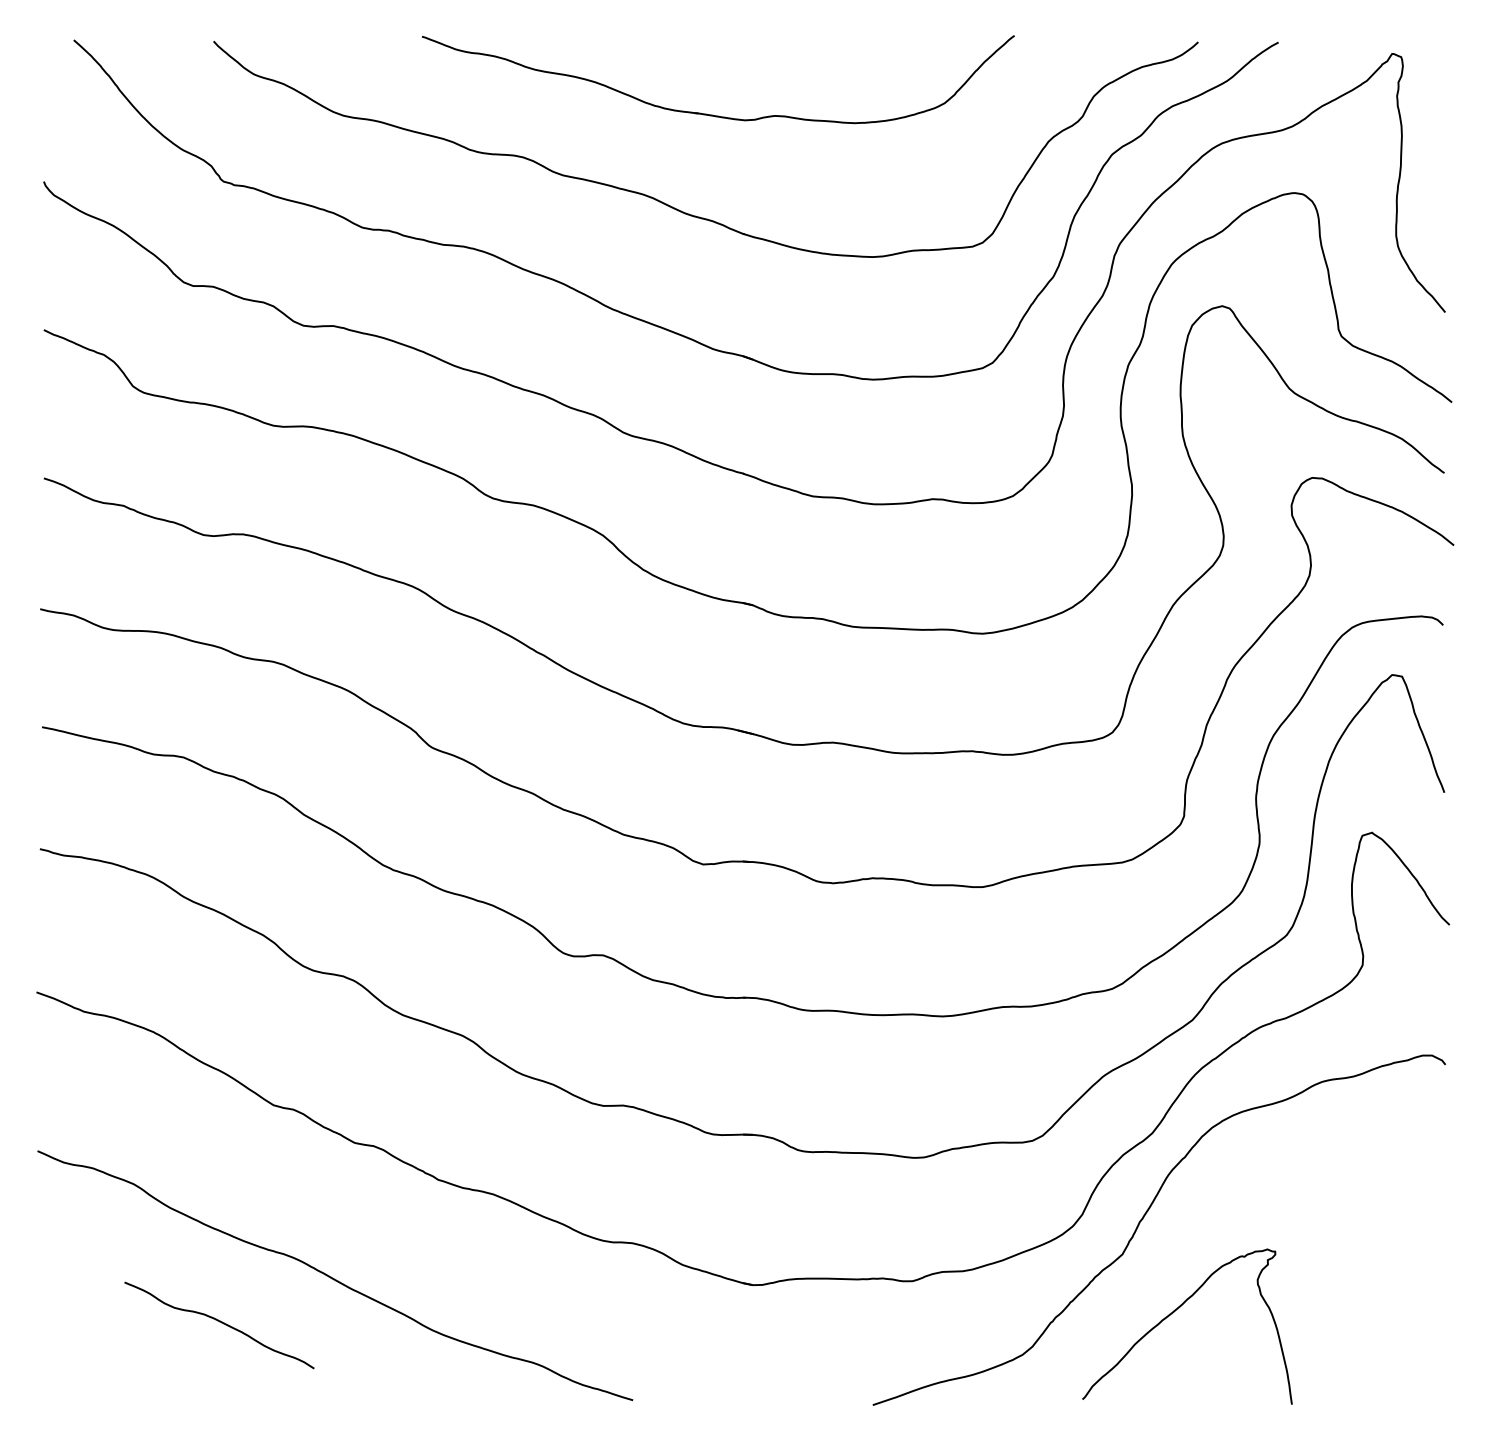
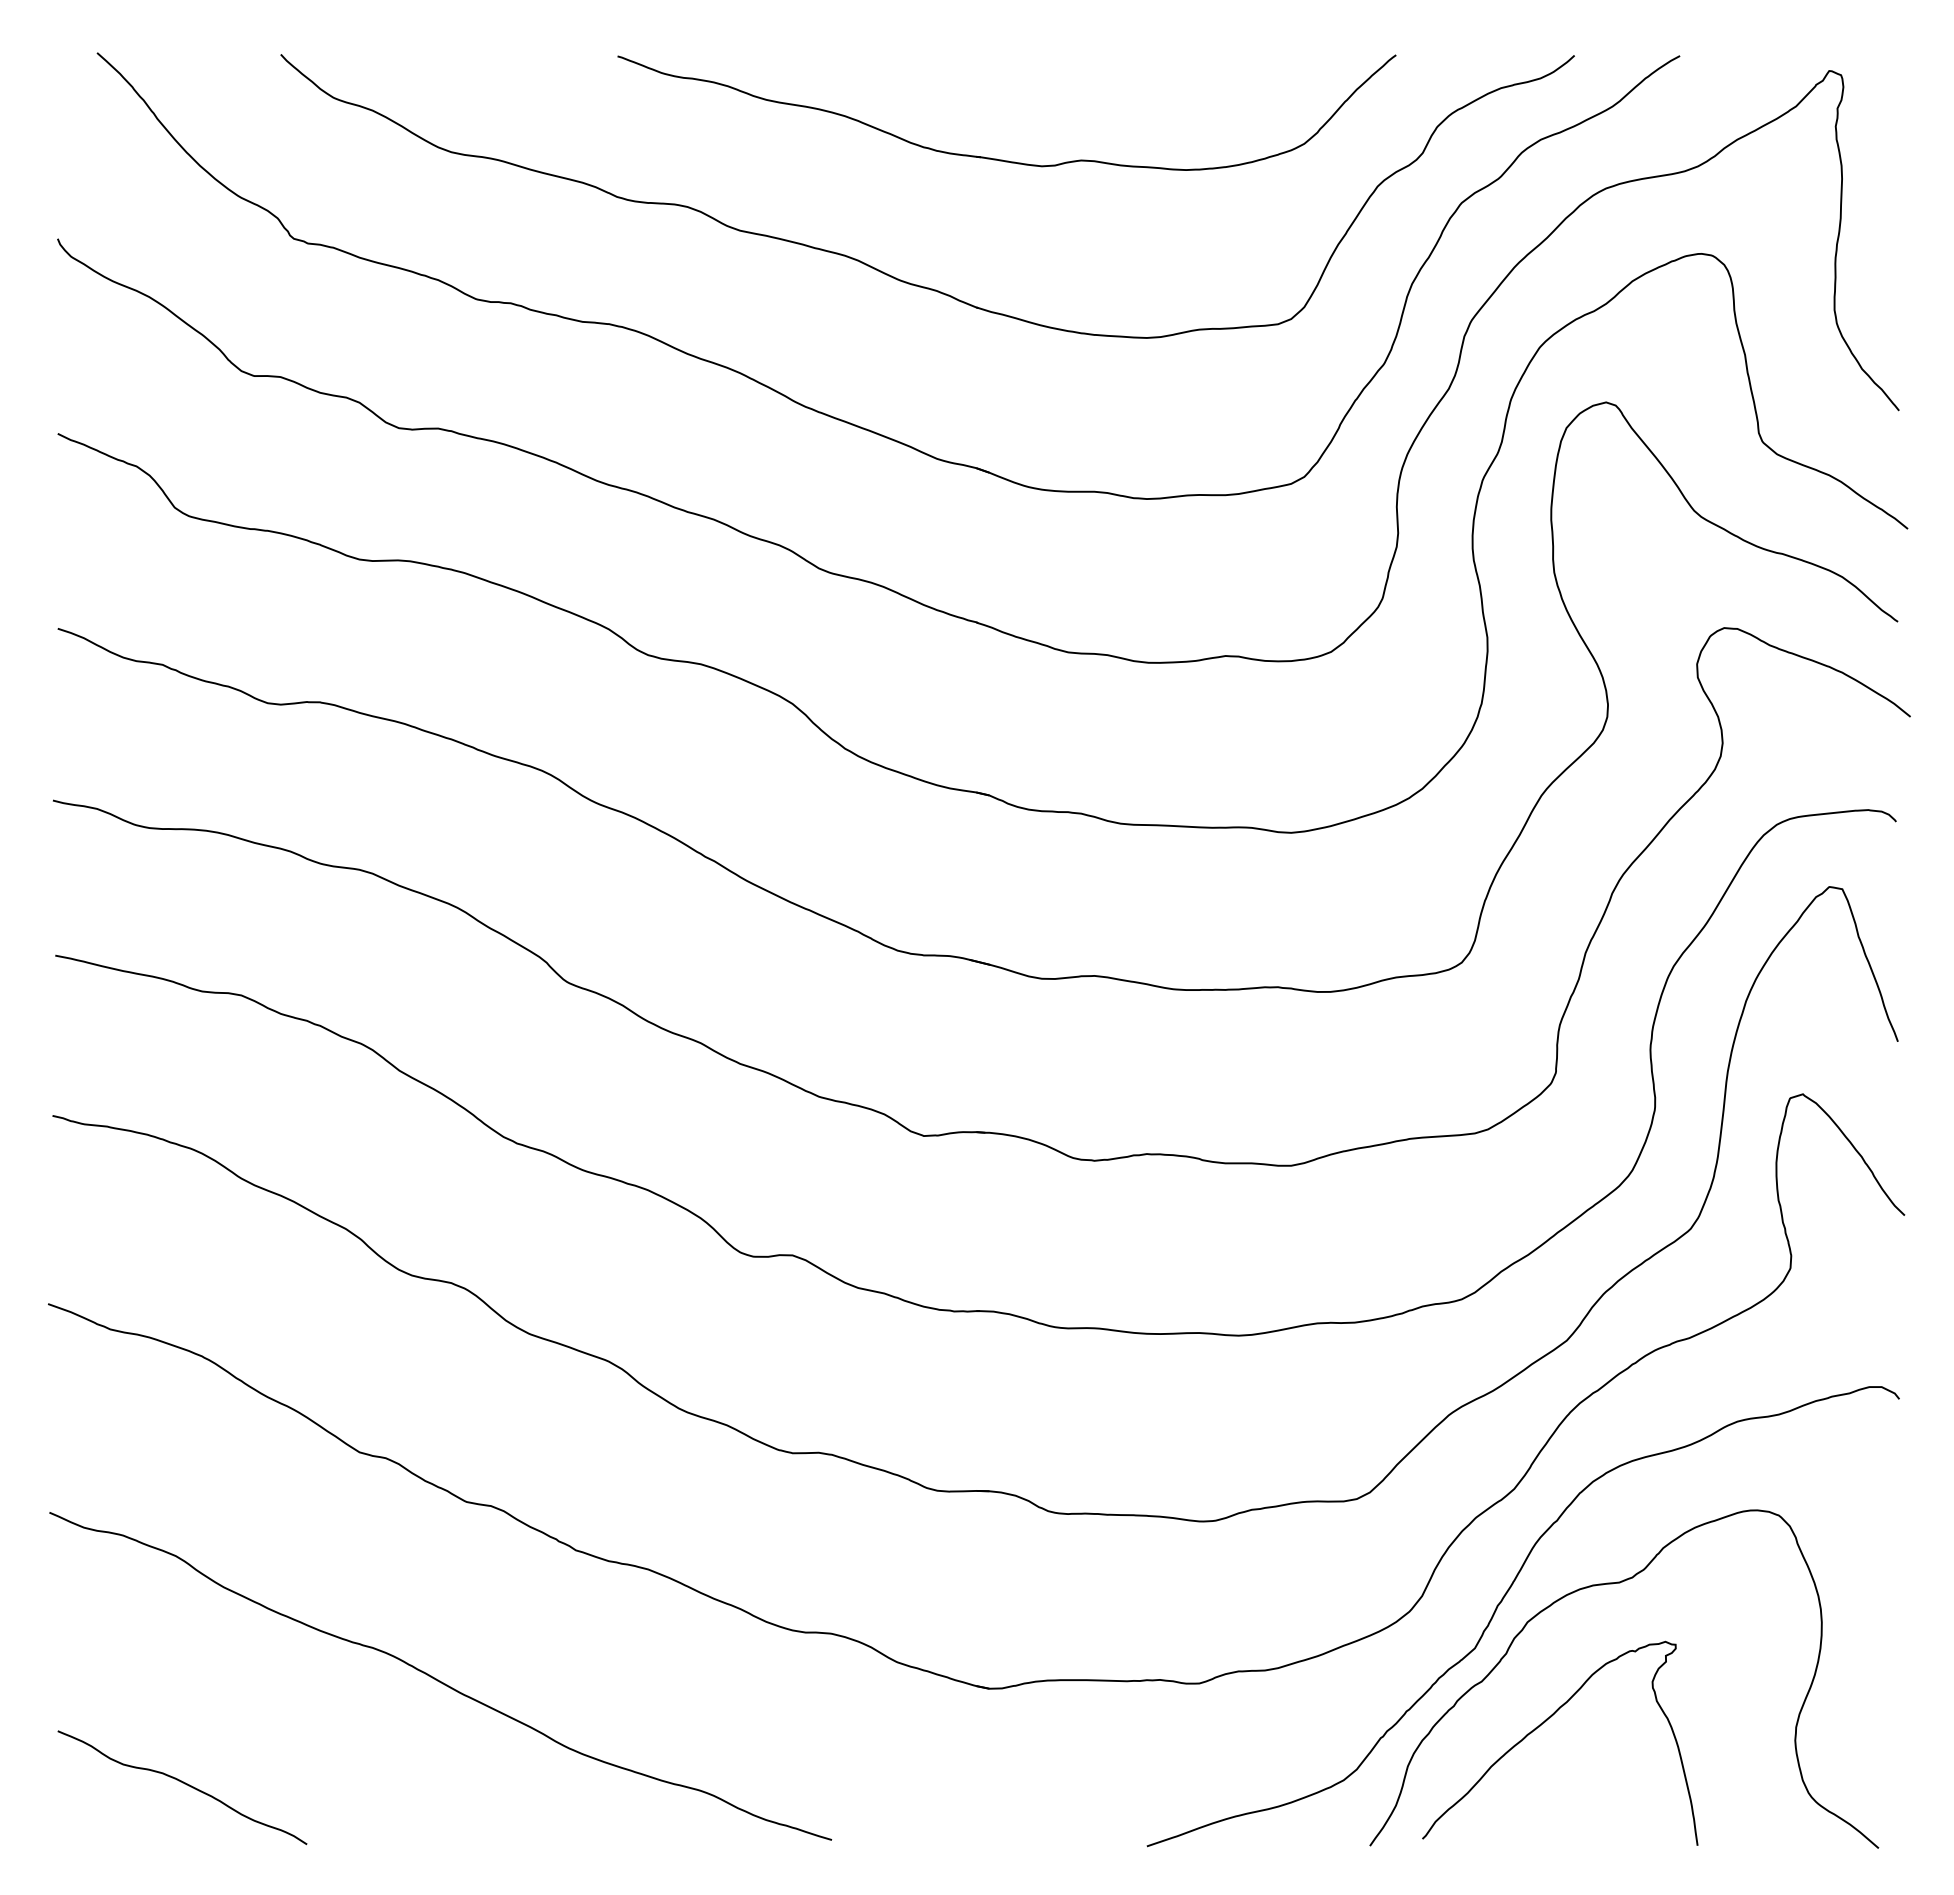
part: (710, 114) -> (996, 158), moved
curve: (1227, 1205) -> (1612, 1584), added
curve: (221, 1323) -> (184, 1784), moved

